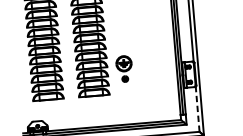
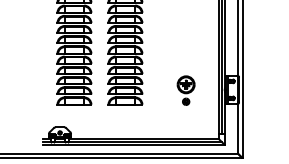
part: (123, 68) -> (185, 90), moved
line: (197, 108) -> (238, 128), dashed -> solid

